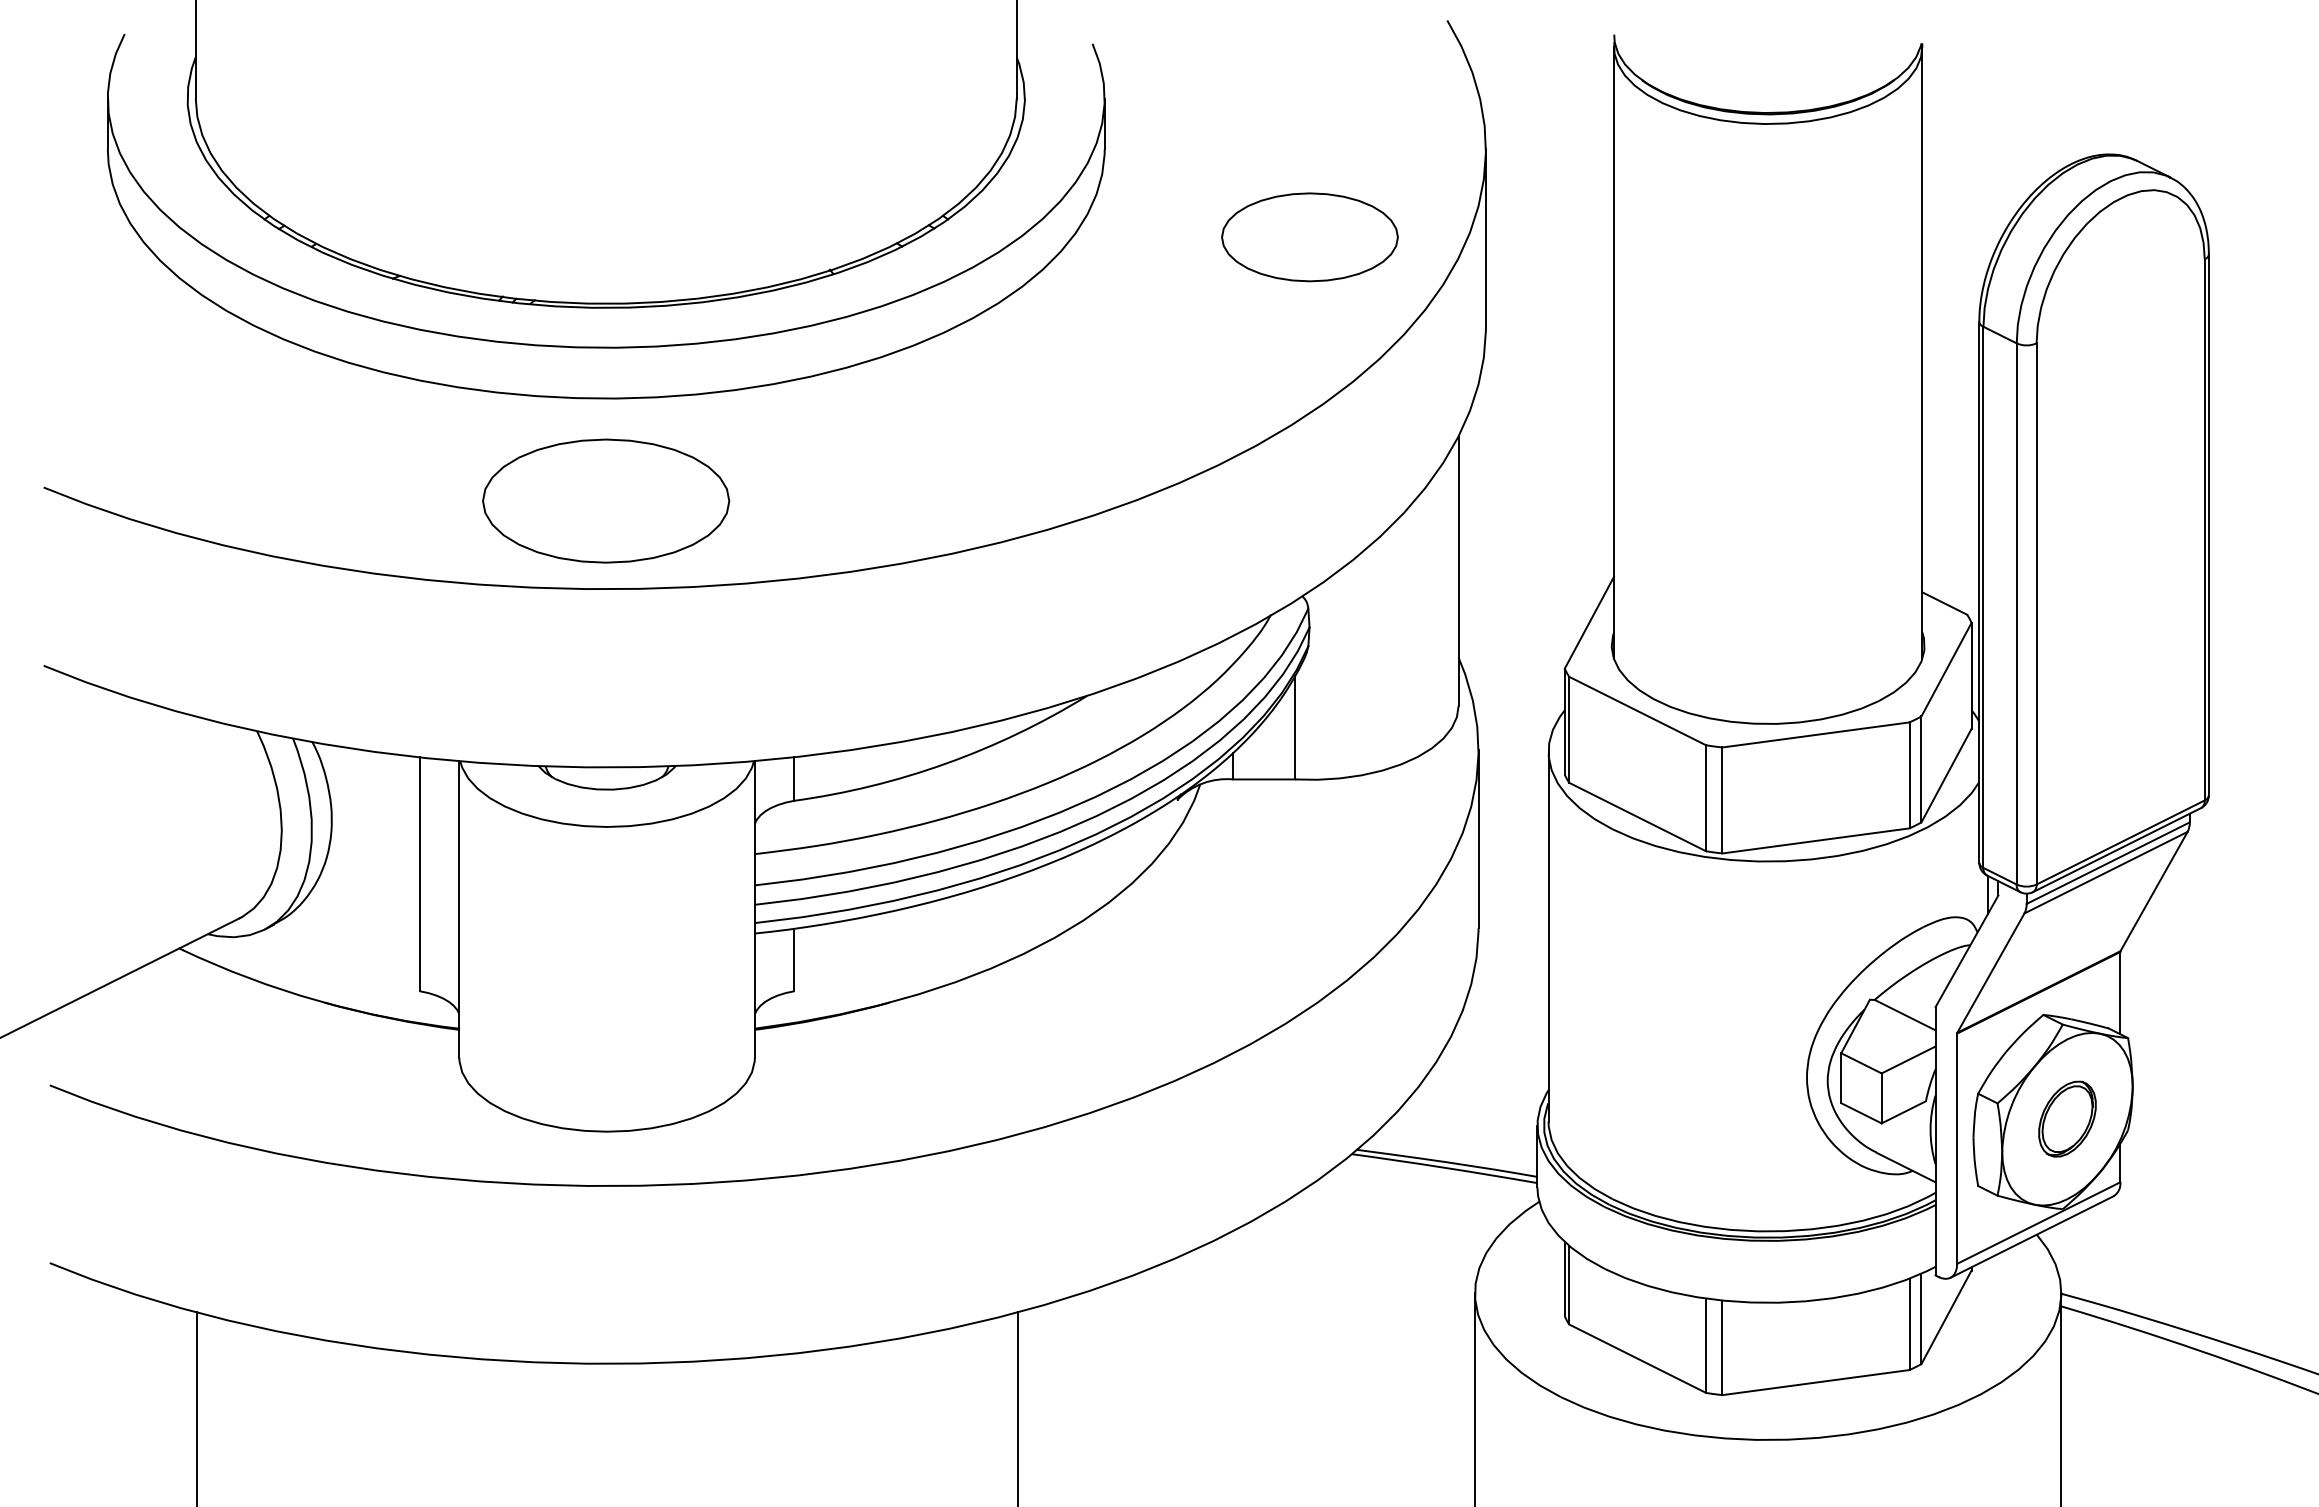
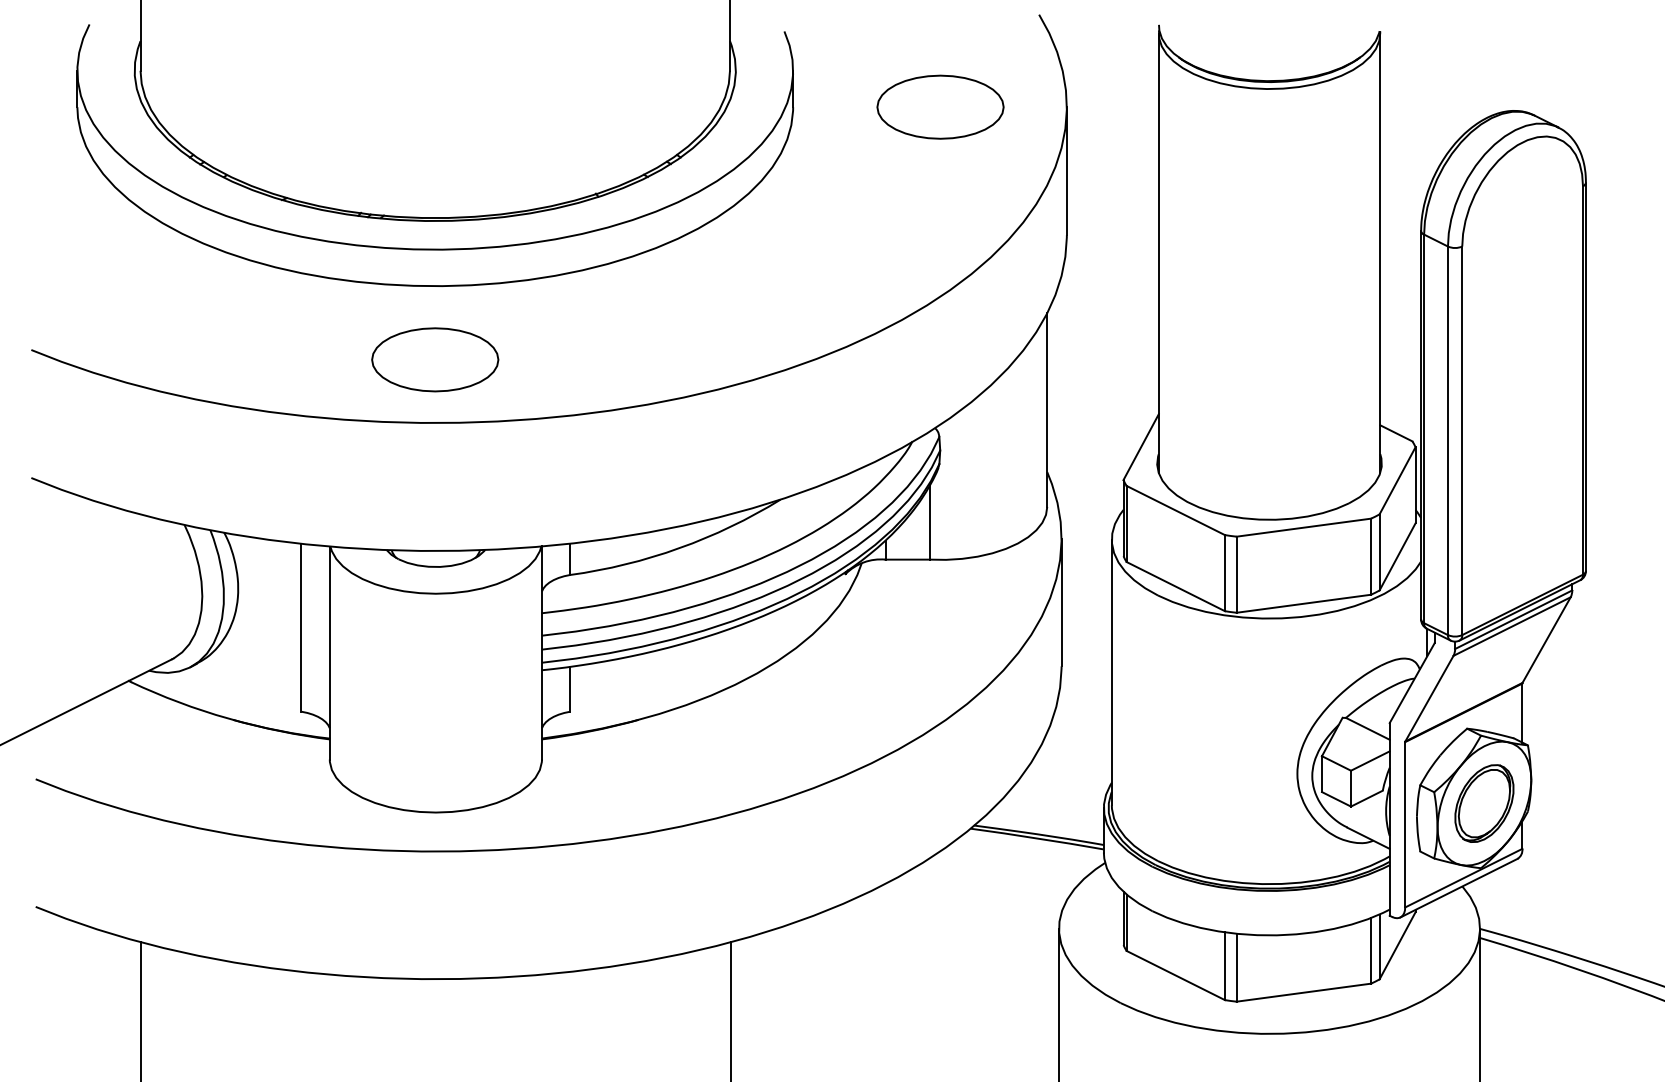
part: (1309, 237) -> (940, 107), moved
part: (606, 501) -> (435, 360), size x0.71
part: (2067, 1118) -> (1484, 803), size x1.43

